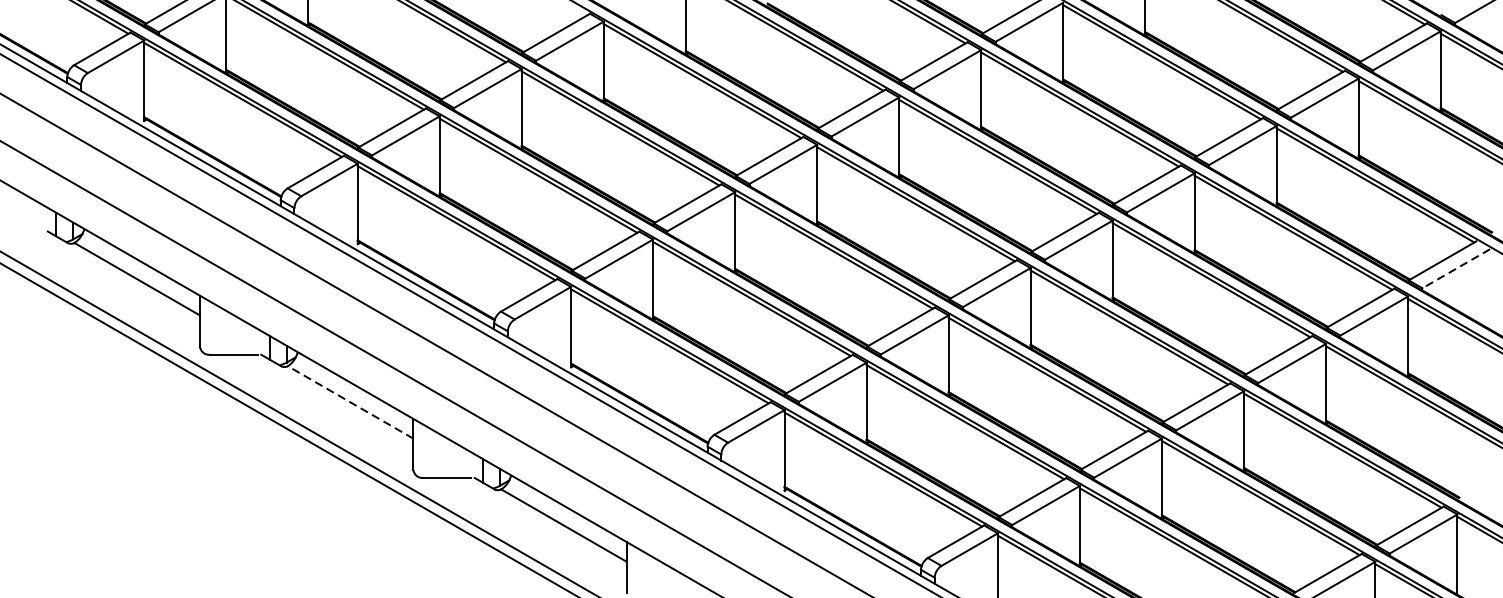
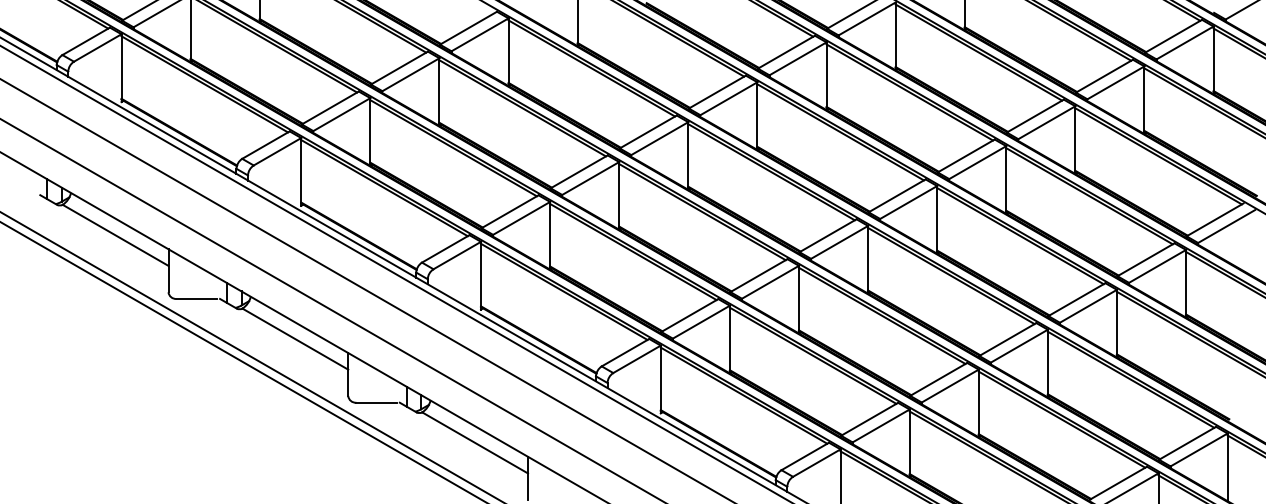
line: (1456, 268) -> (1226, 226), dashed -> solid
line: (349, 401) -> (294, 338), dashed -> solid

